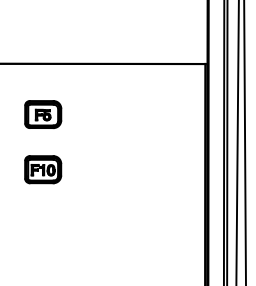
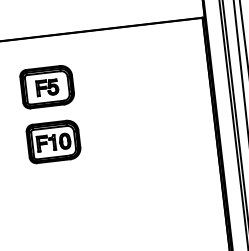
part: (42, 114) -> (46, 86), size x1.43
part: (42, 169) -> (52, 141), size x1.43

